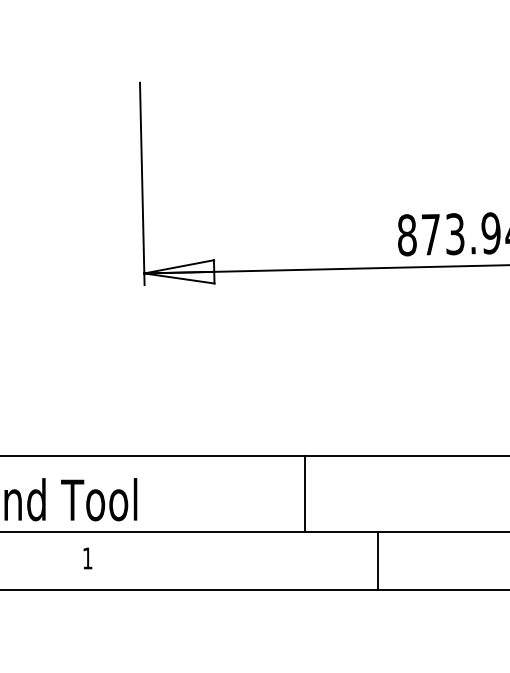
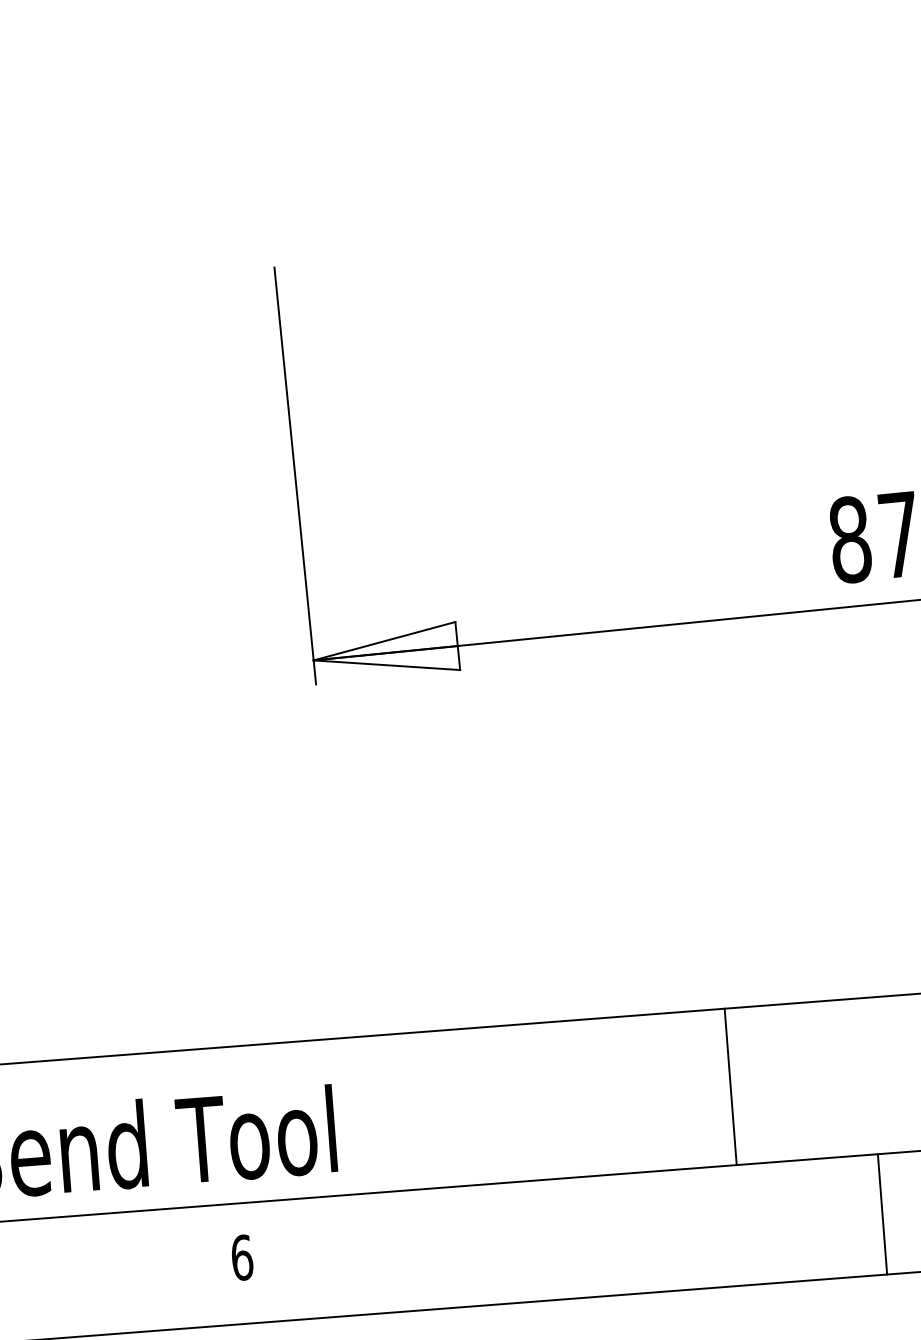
line: (305, 494) -> (731, 1087), moved
text: (87, 558) -> (241, 1257), 1 -> 6
line: (377, 561) -> (882, 1214), moved

